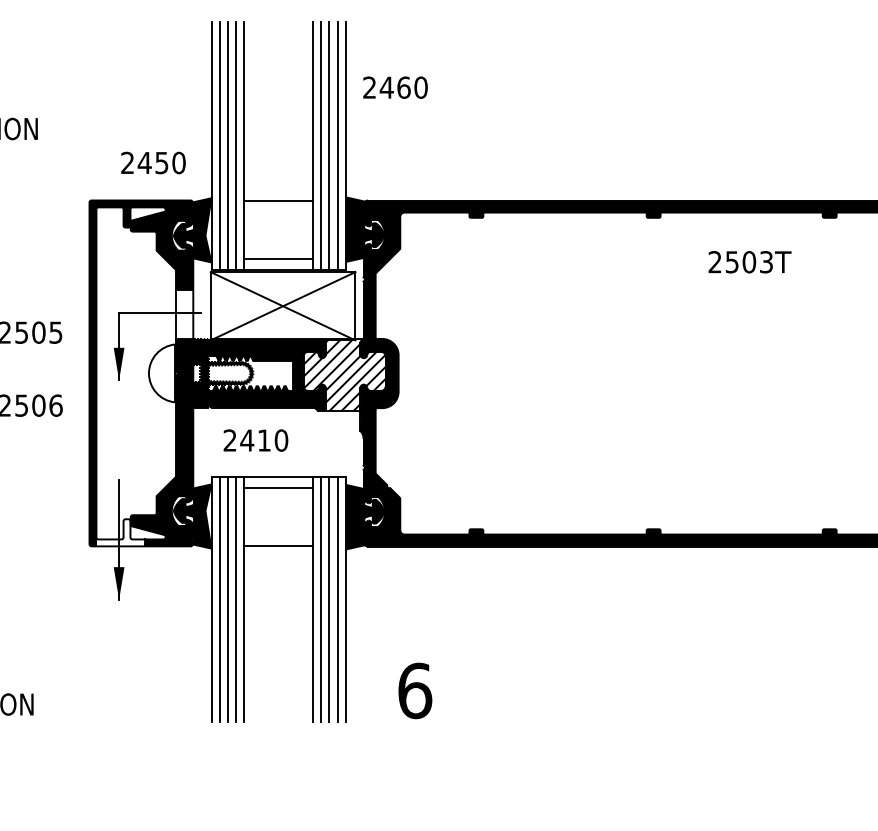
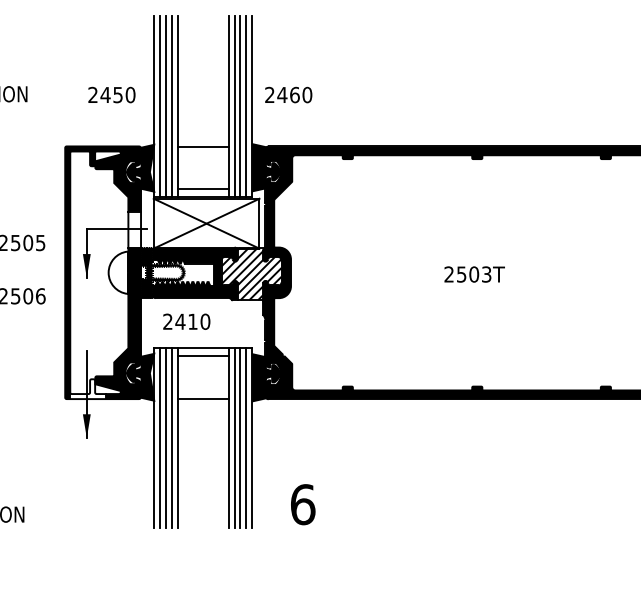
text: (395, 86) -> (288, 94), moved
text: (152, 162) -> (111, 94), moved
text: (749, 262) -> (474, 274), moved

